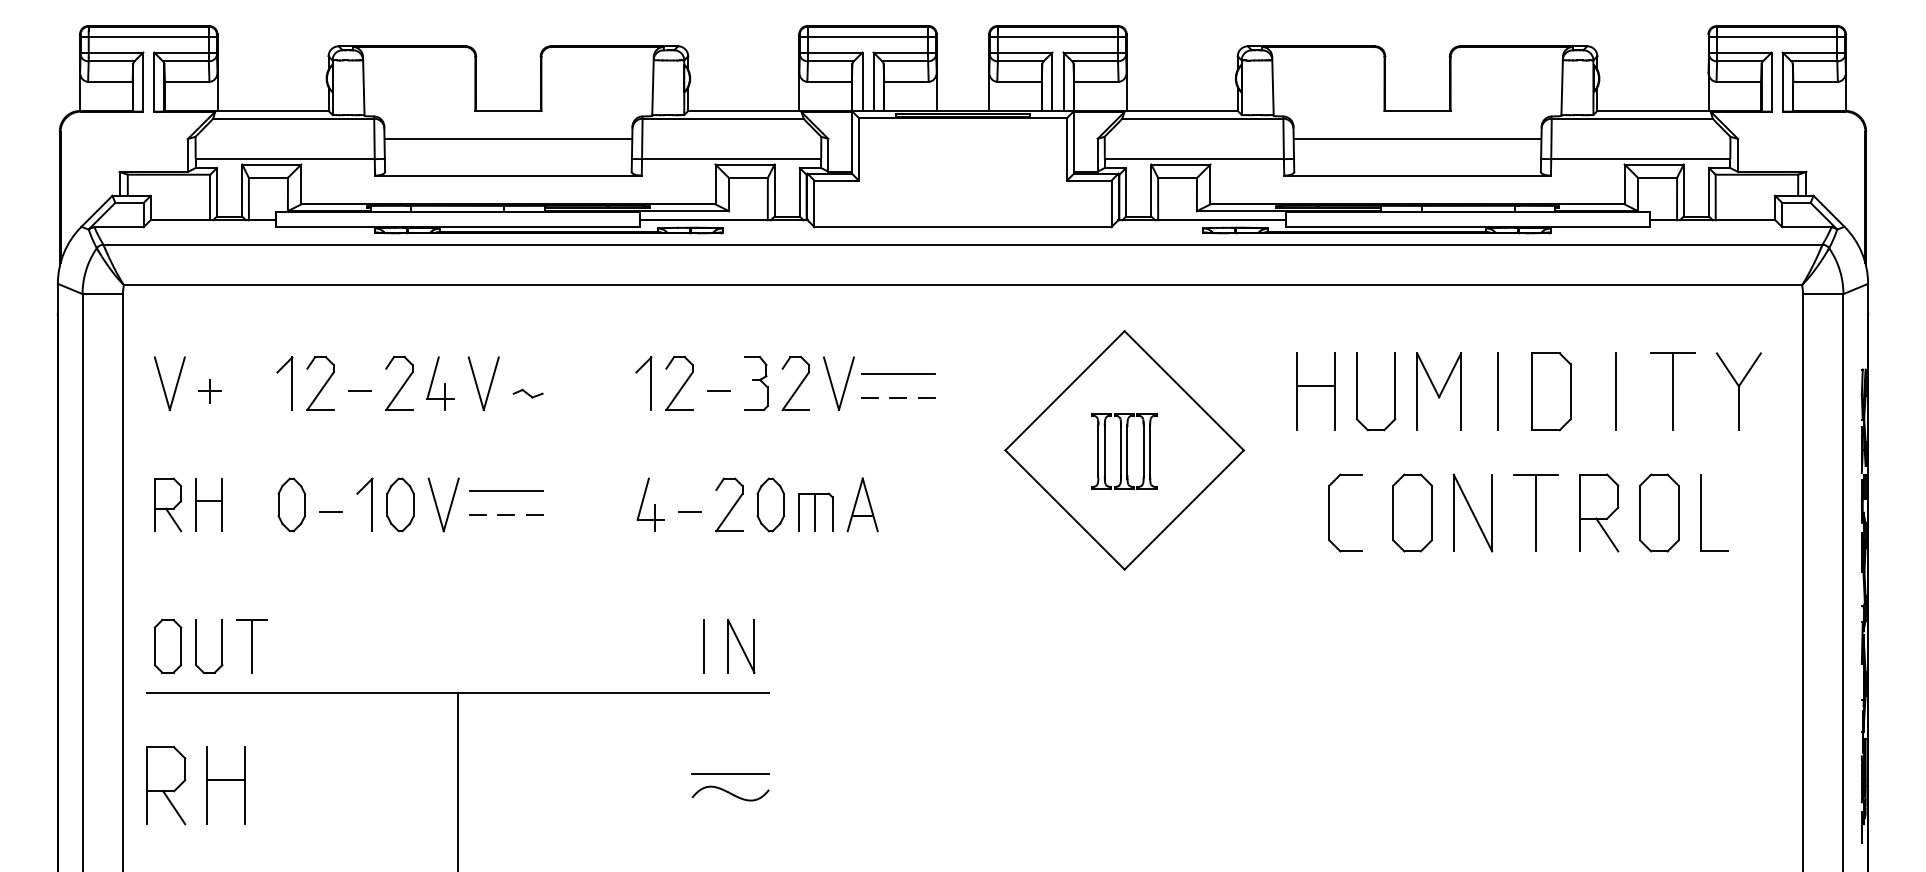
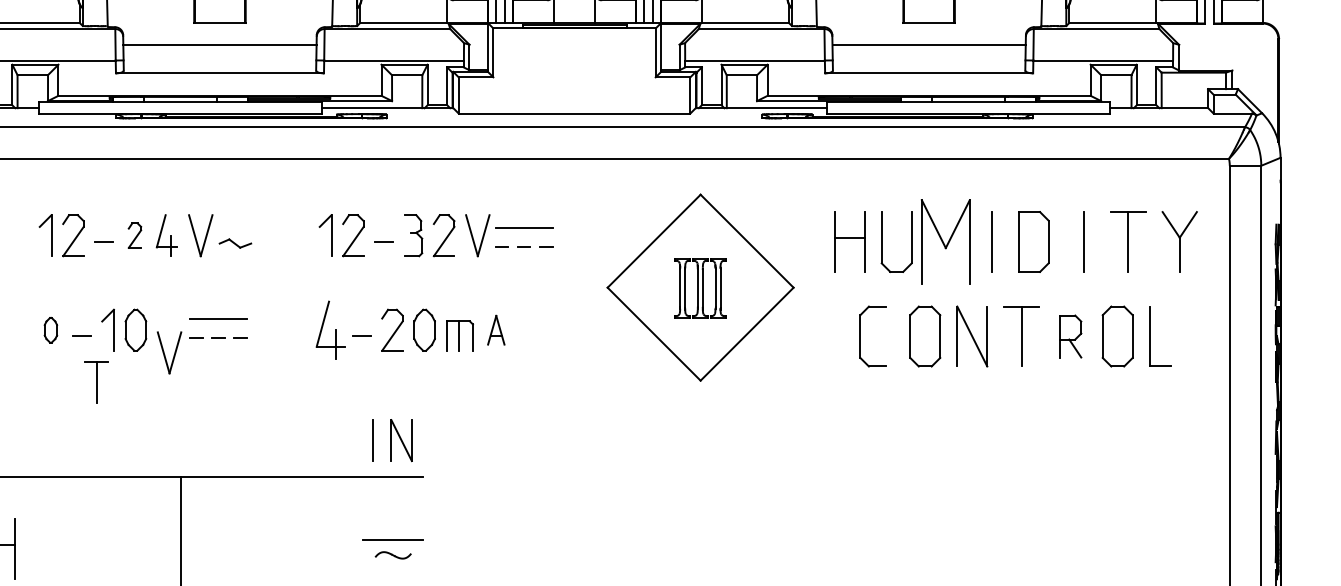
part: (399, 383) -> (135, 235), size x0.6
part: (1439, 391) -> (946, 241), size x1.4
part: (527, 393) -> (234, 243), size x1.4
part: (291, 504) -> (50, 329), size x0.6
part: (443, 504) -> (169, 352), moved
part: (650, 504) -> (330, 329), size x1.4
part: (862, 504) -> (496, 329), size x0.7
part: (1599, 512) -> (1071, 336), size x0.7
part: (251, 646) -> (96, 382), moved
part: (730, 793) -> (393, 555), size x0.6

